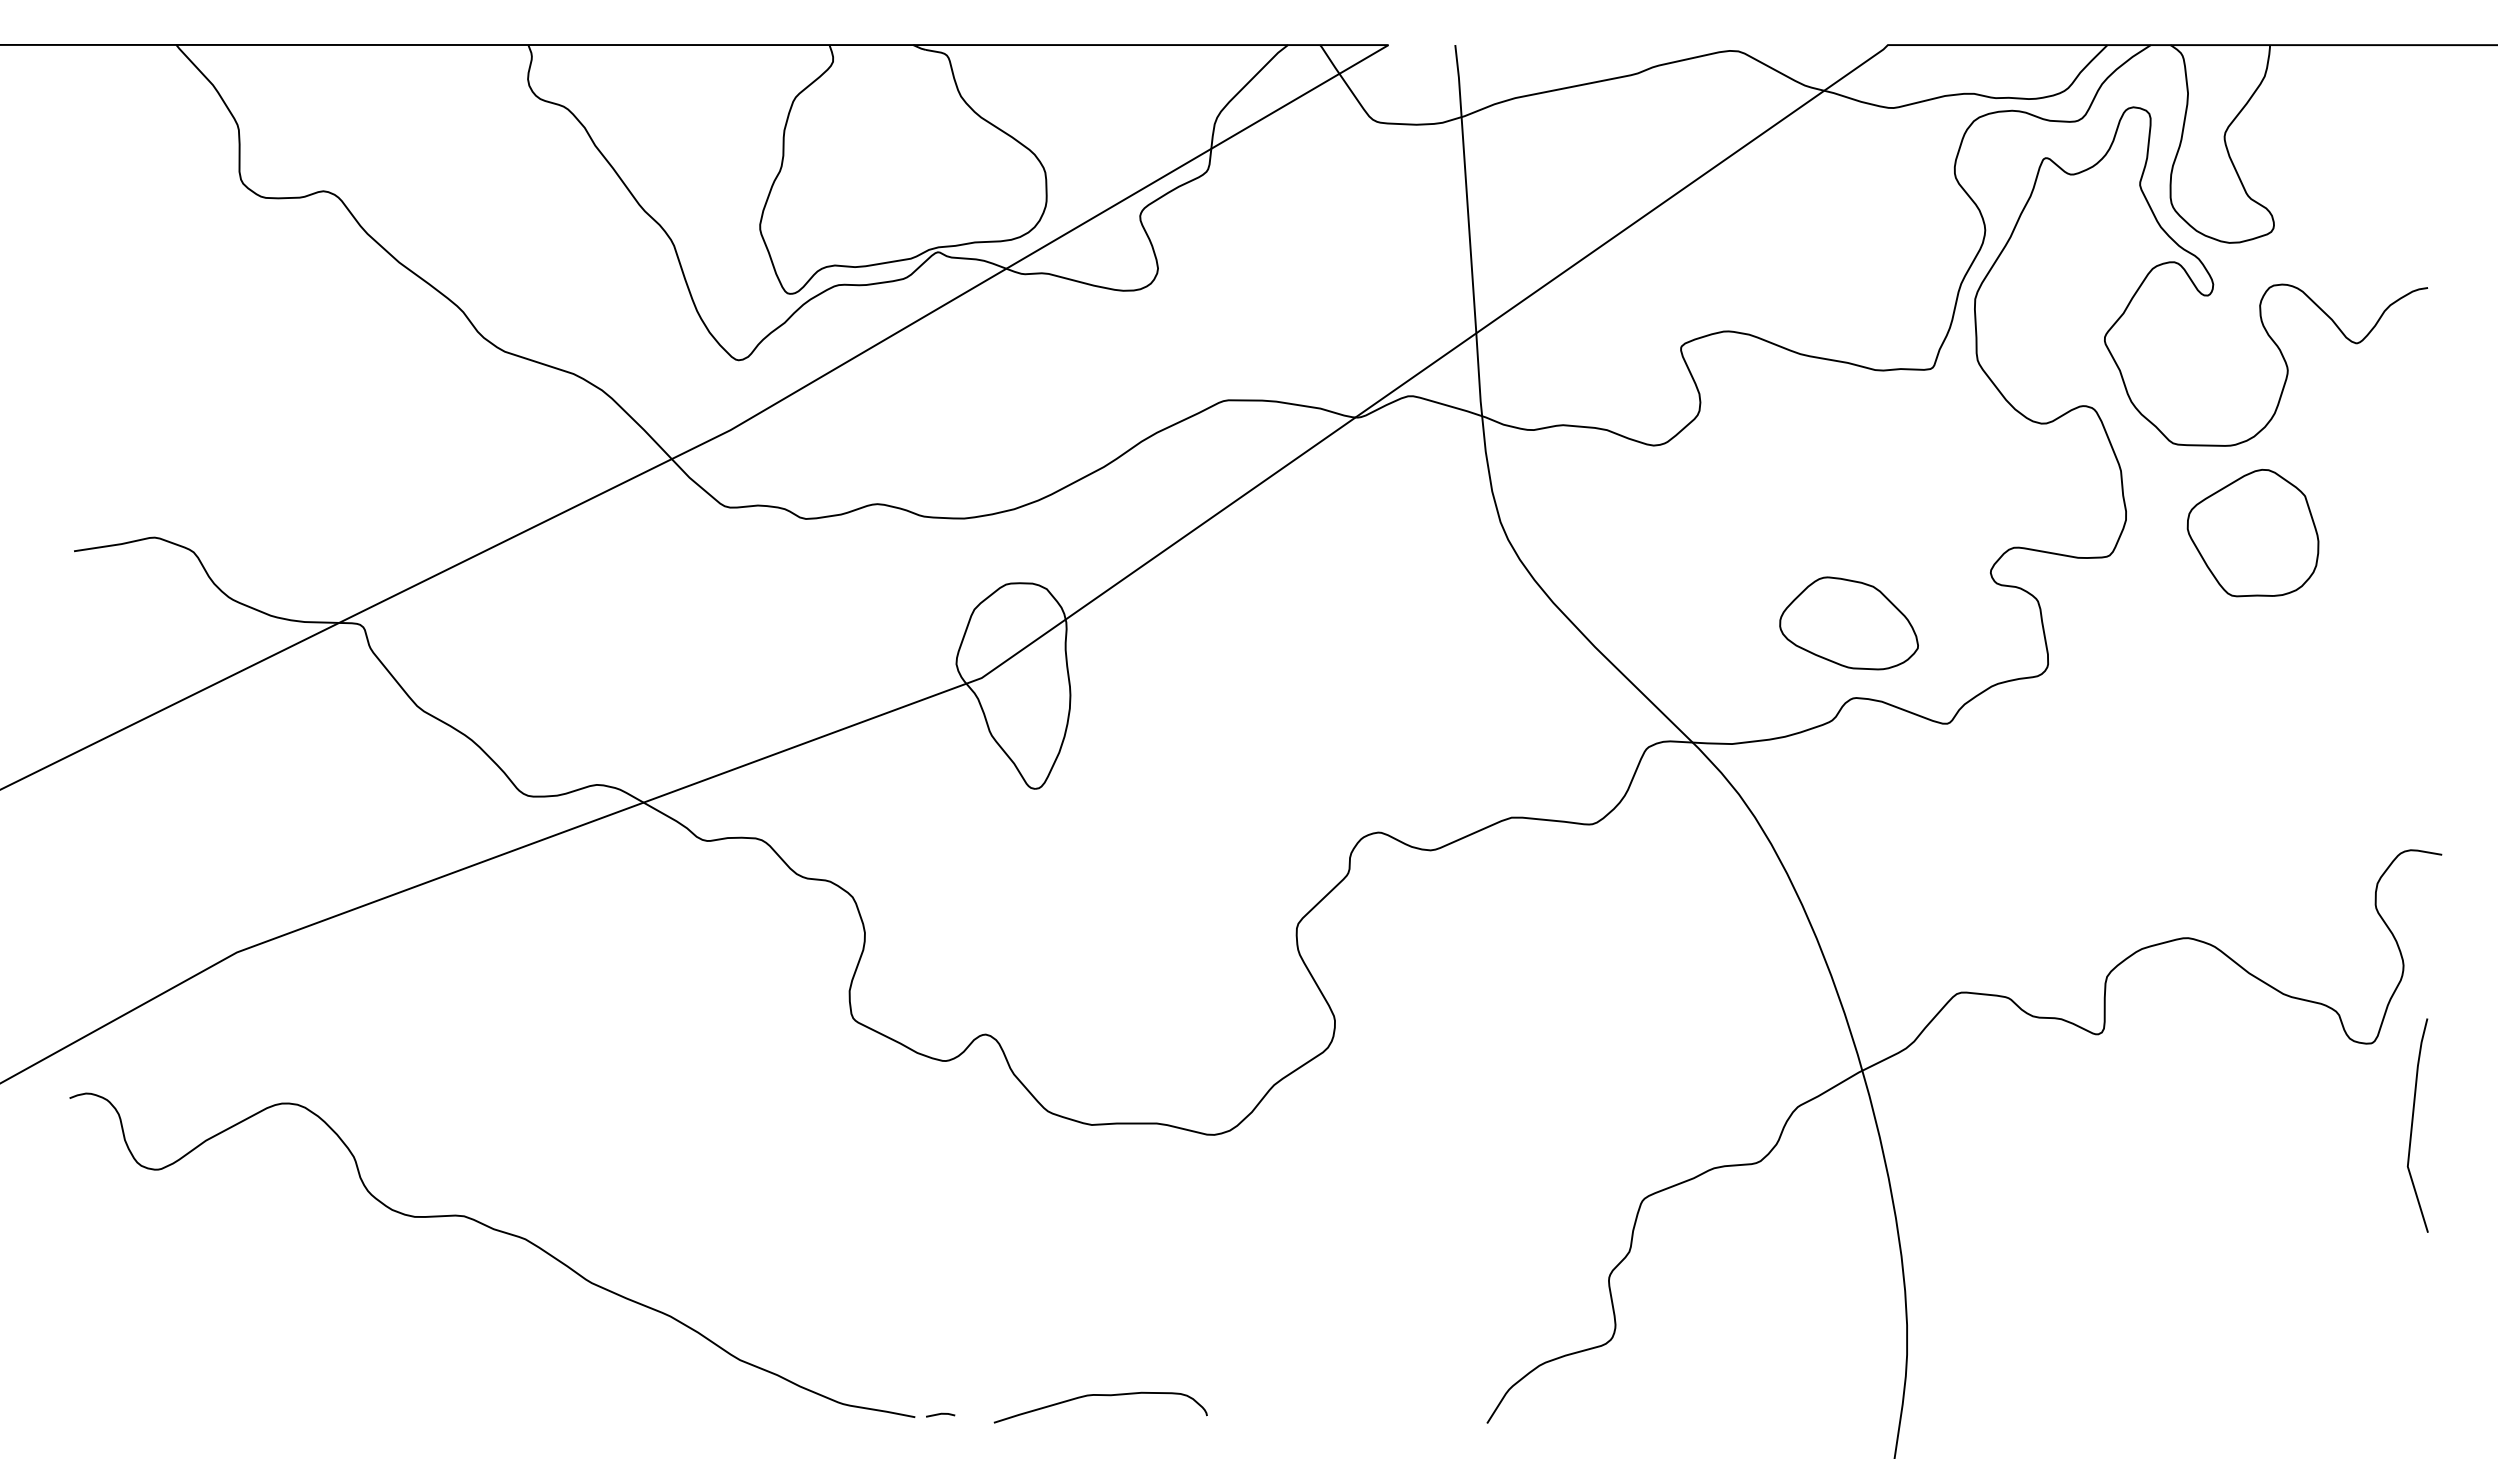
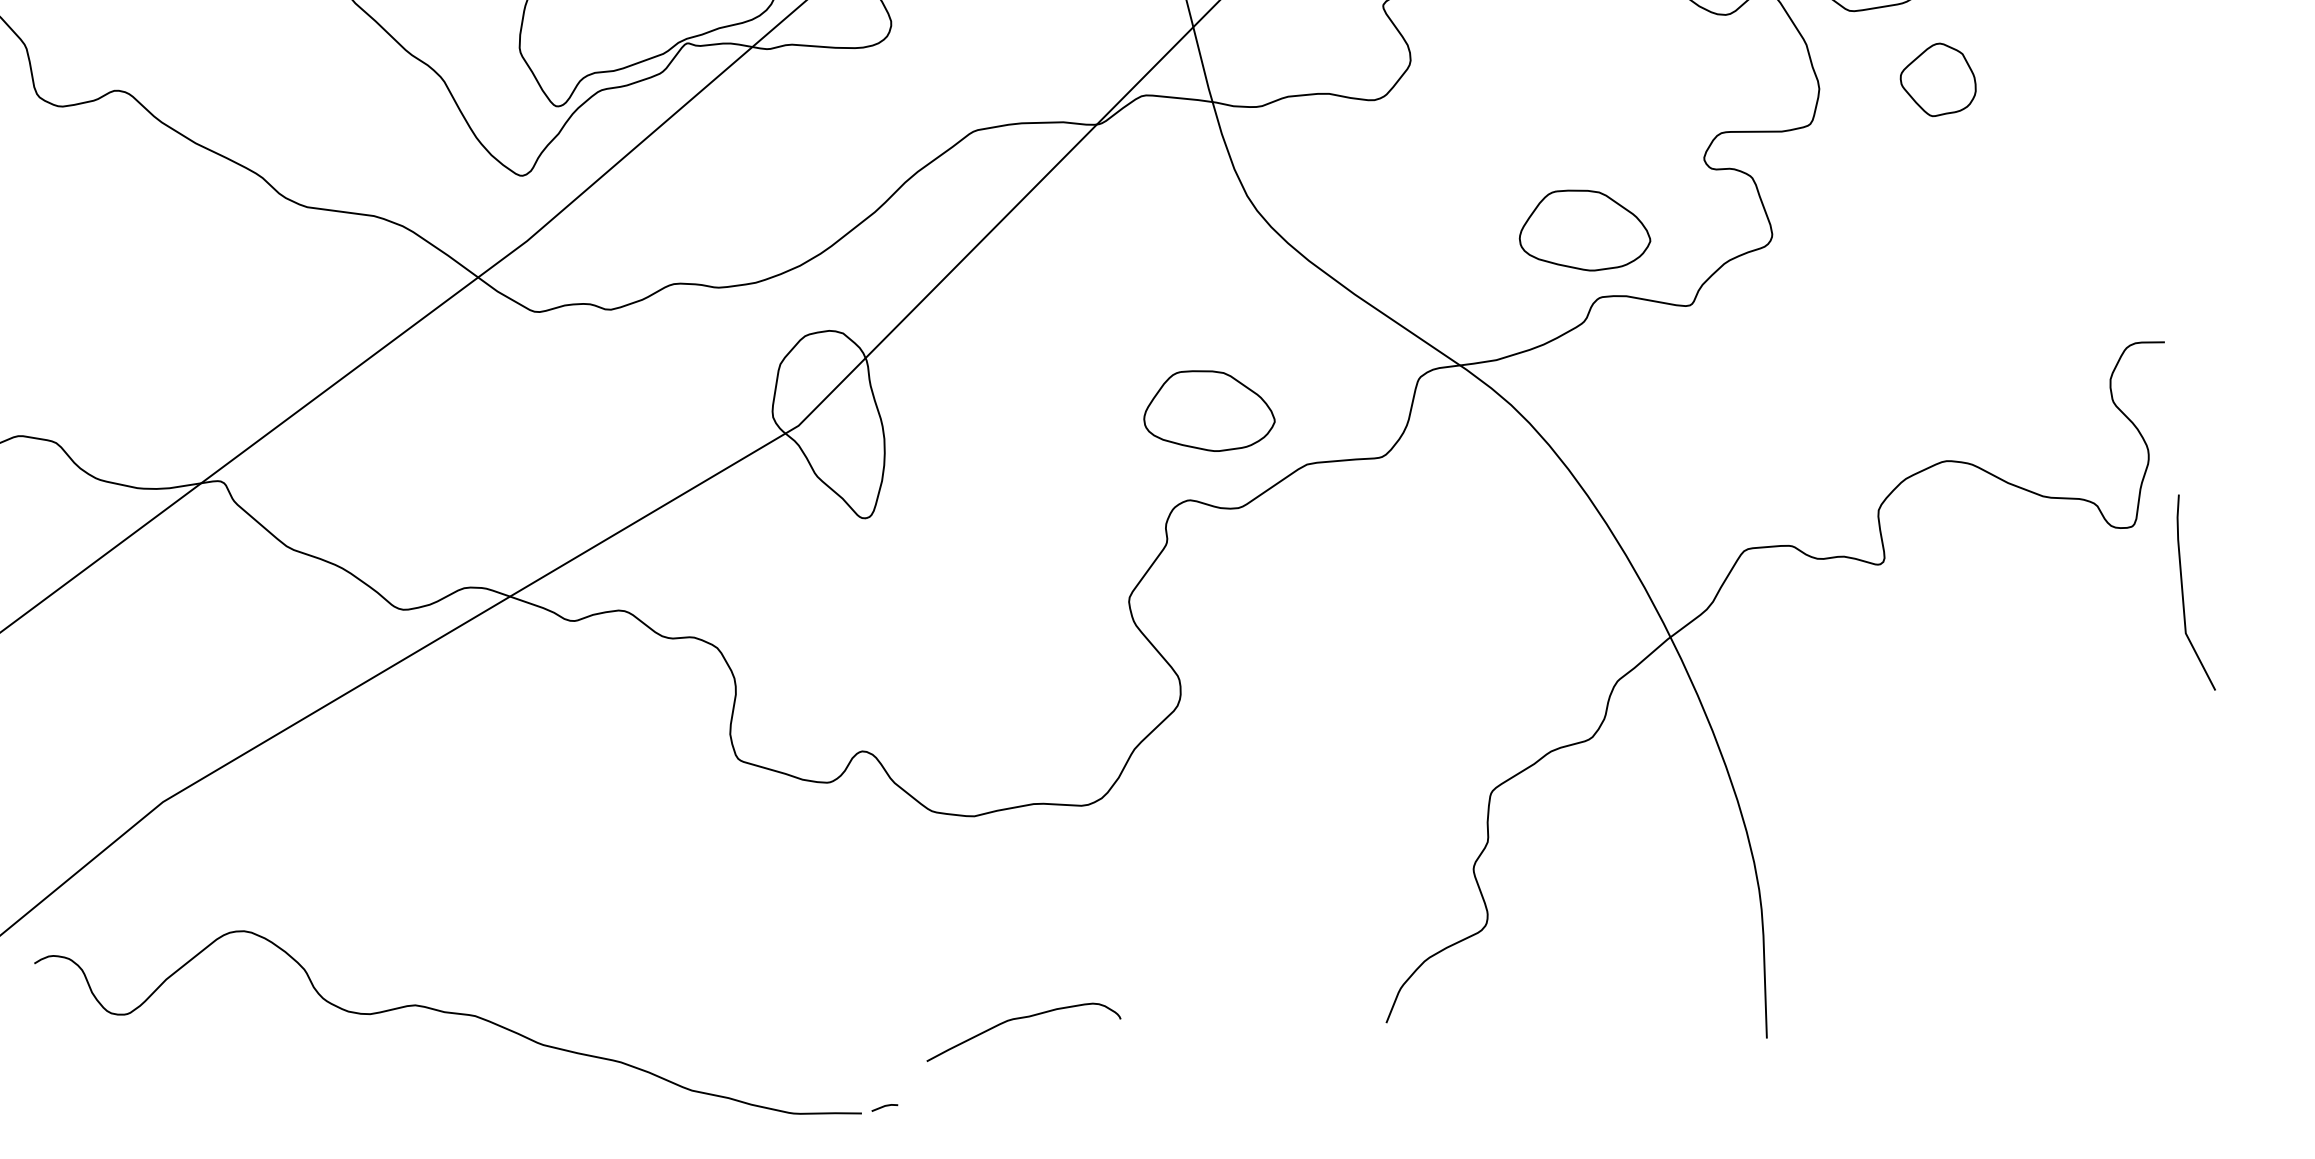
part: (2252, 533) -> (1937, 80), size x0.6
part: (1416, 741) -> (1207, 410), added
curve: (1100, 1395) -> (1019, 1018), moved

